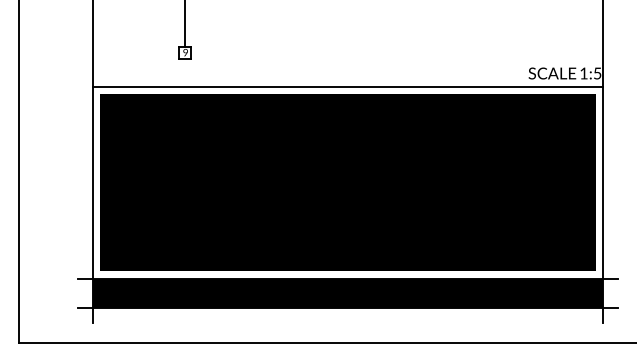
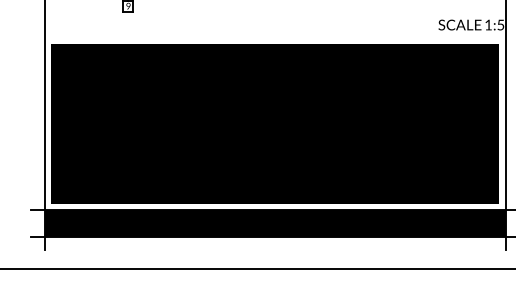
line: (347, 86) -> (274, 36), removed

